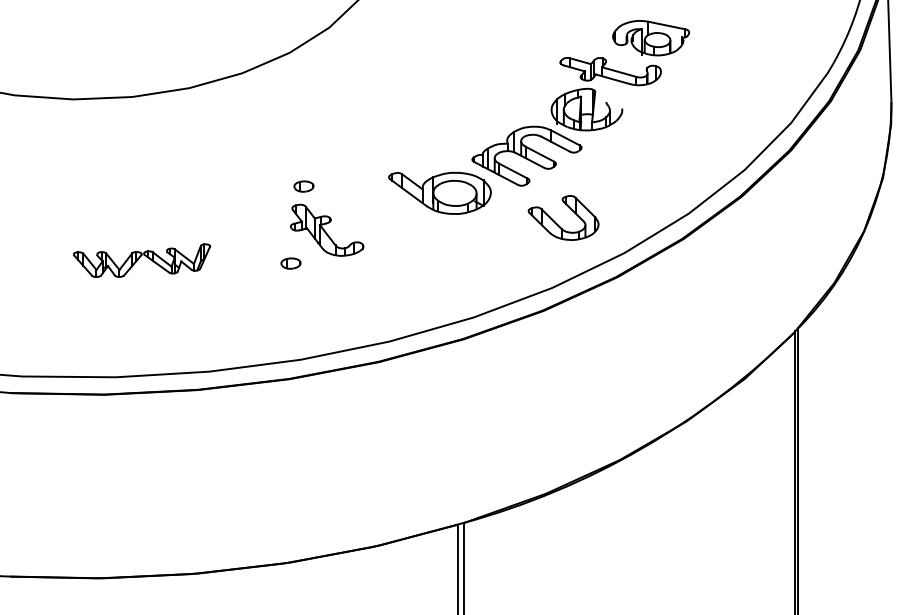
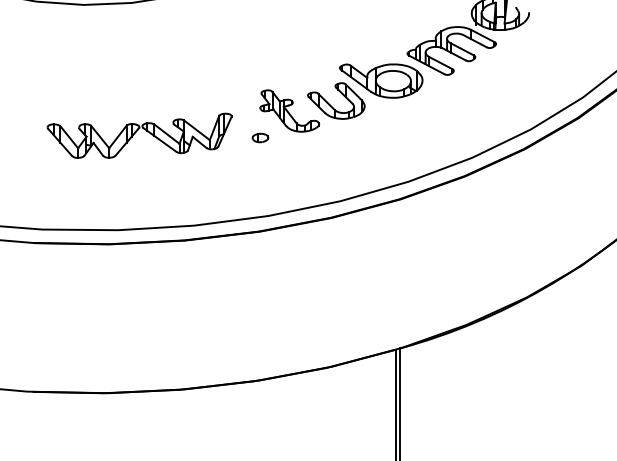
part: (303, 186) -> (270, 75), removed
part: (557, 223) -> (331, 105), moved
part: (141, 260) -> (139, 135), size x1.67

